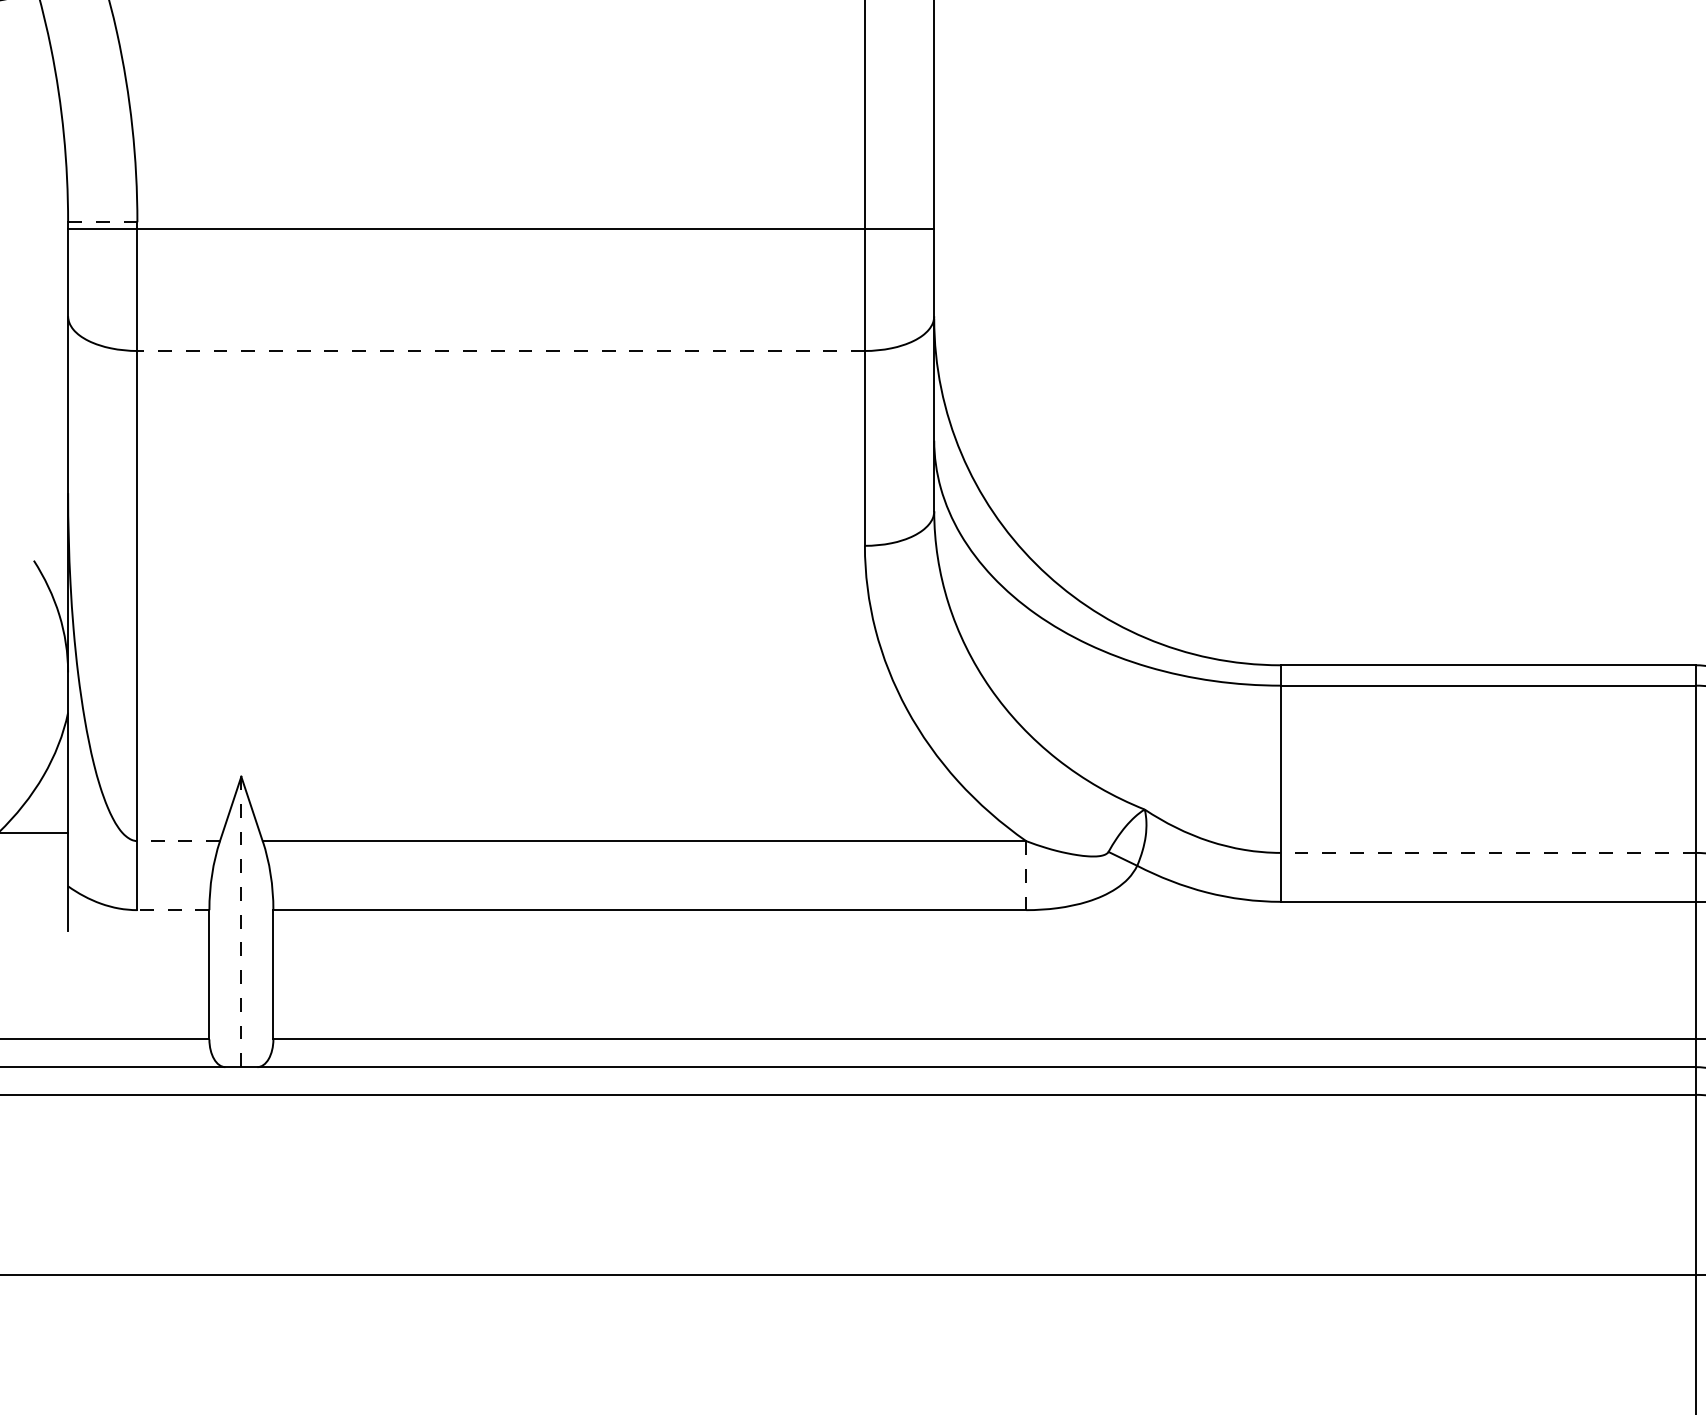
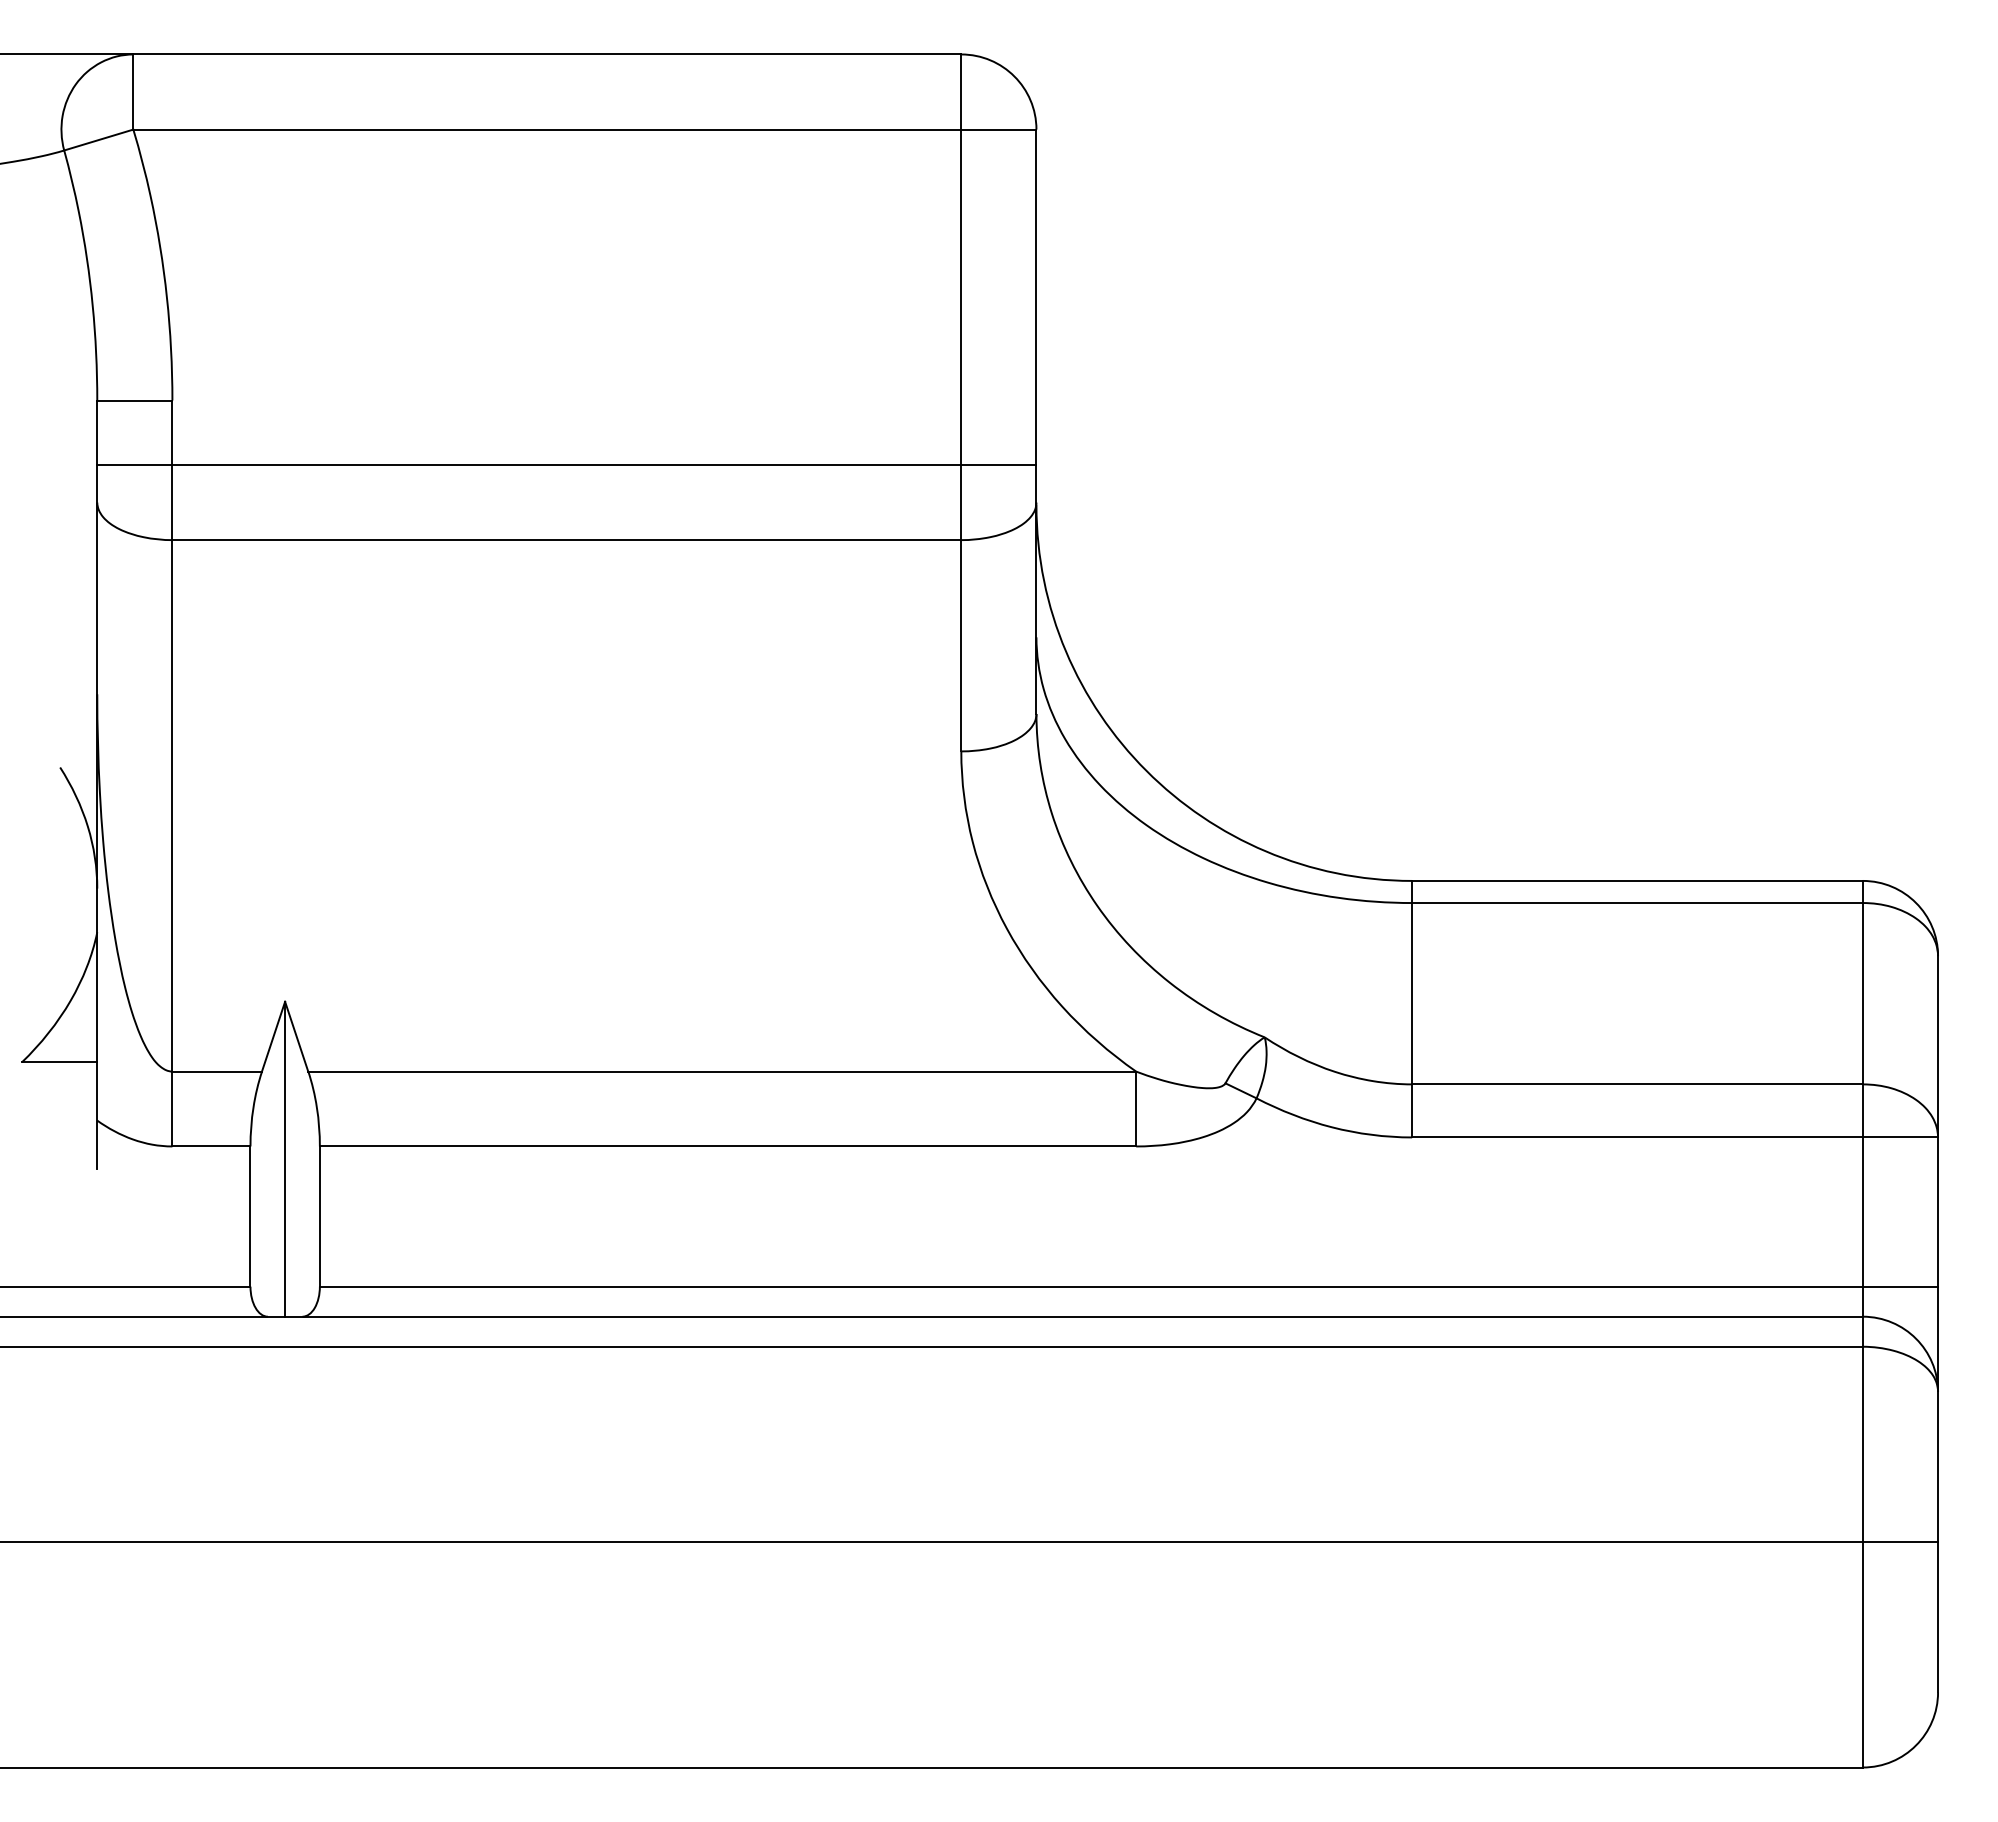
line: (102, 222) -> (134, 400), dashed -> solid
line: (500, 229) -> (566, 465), moved
line: (500, 351) -> (566, 540), dashed -> solid
line: (178, 841) -> (217, 1071), dashed -> solid
line: (1488, 853) -> (1637, 1084), dashed -> solid
line: (1026, 876) -> (1136, 1109), dashed -> solid
line: (173, 910) -> (211, 1146), dashed -> solid
line: (241, 921) -> (285, 1158), dashed -> solid

